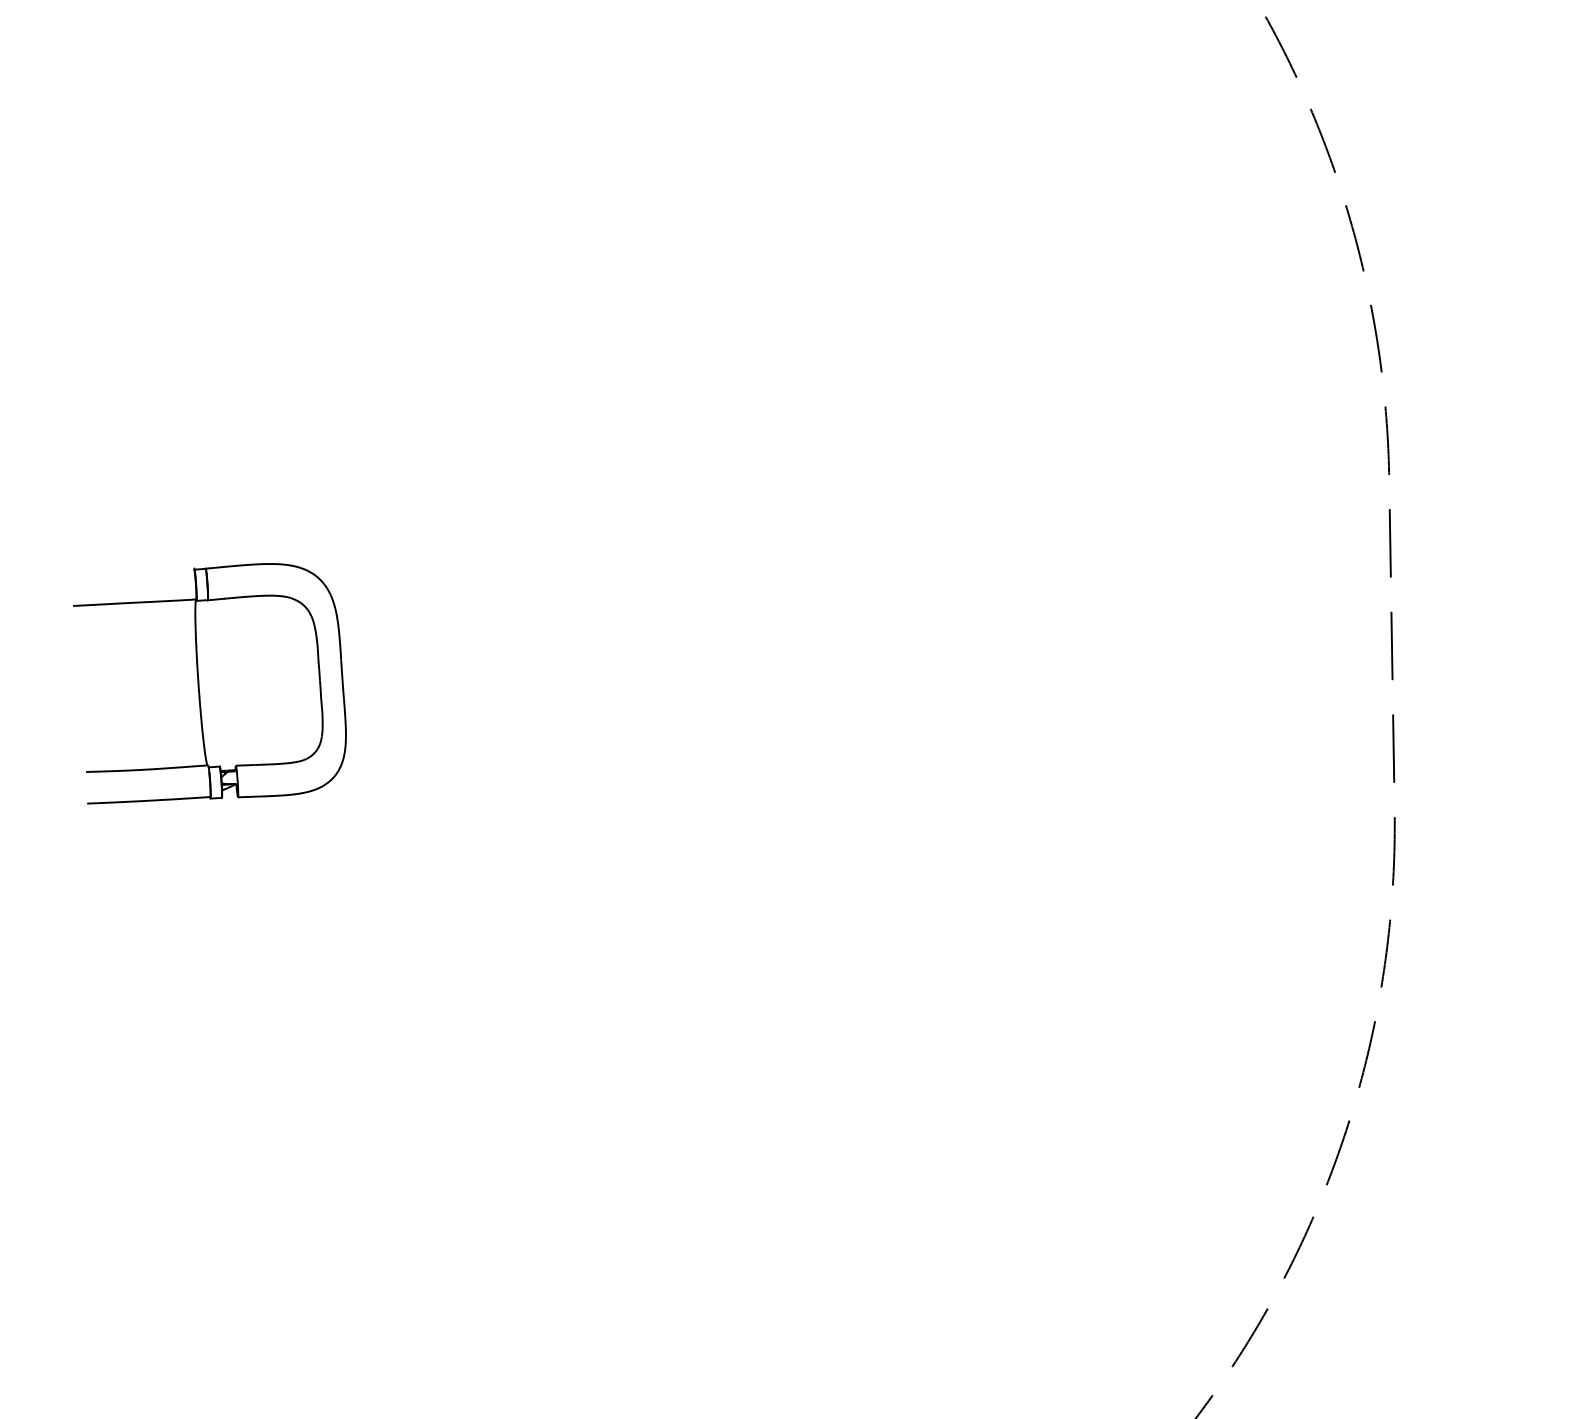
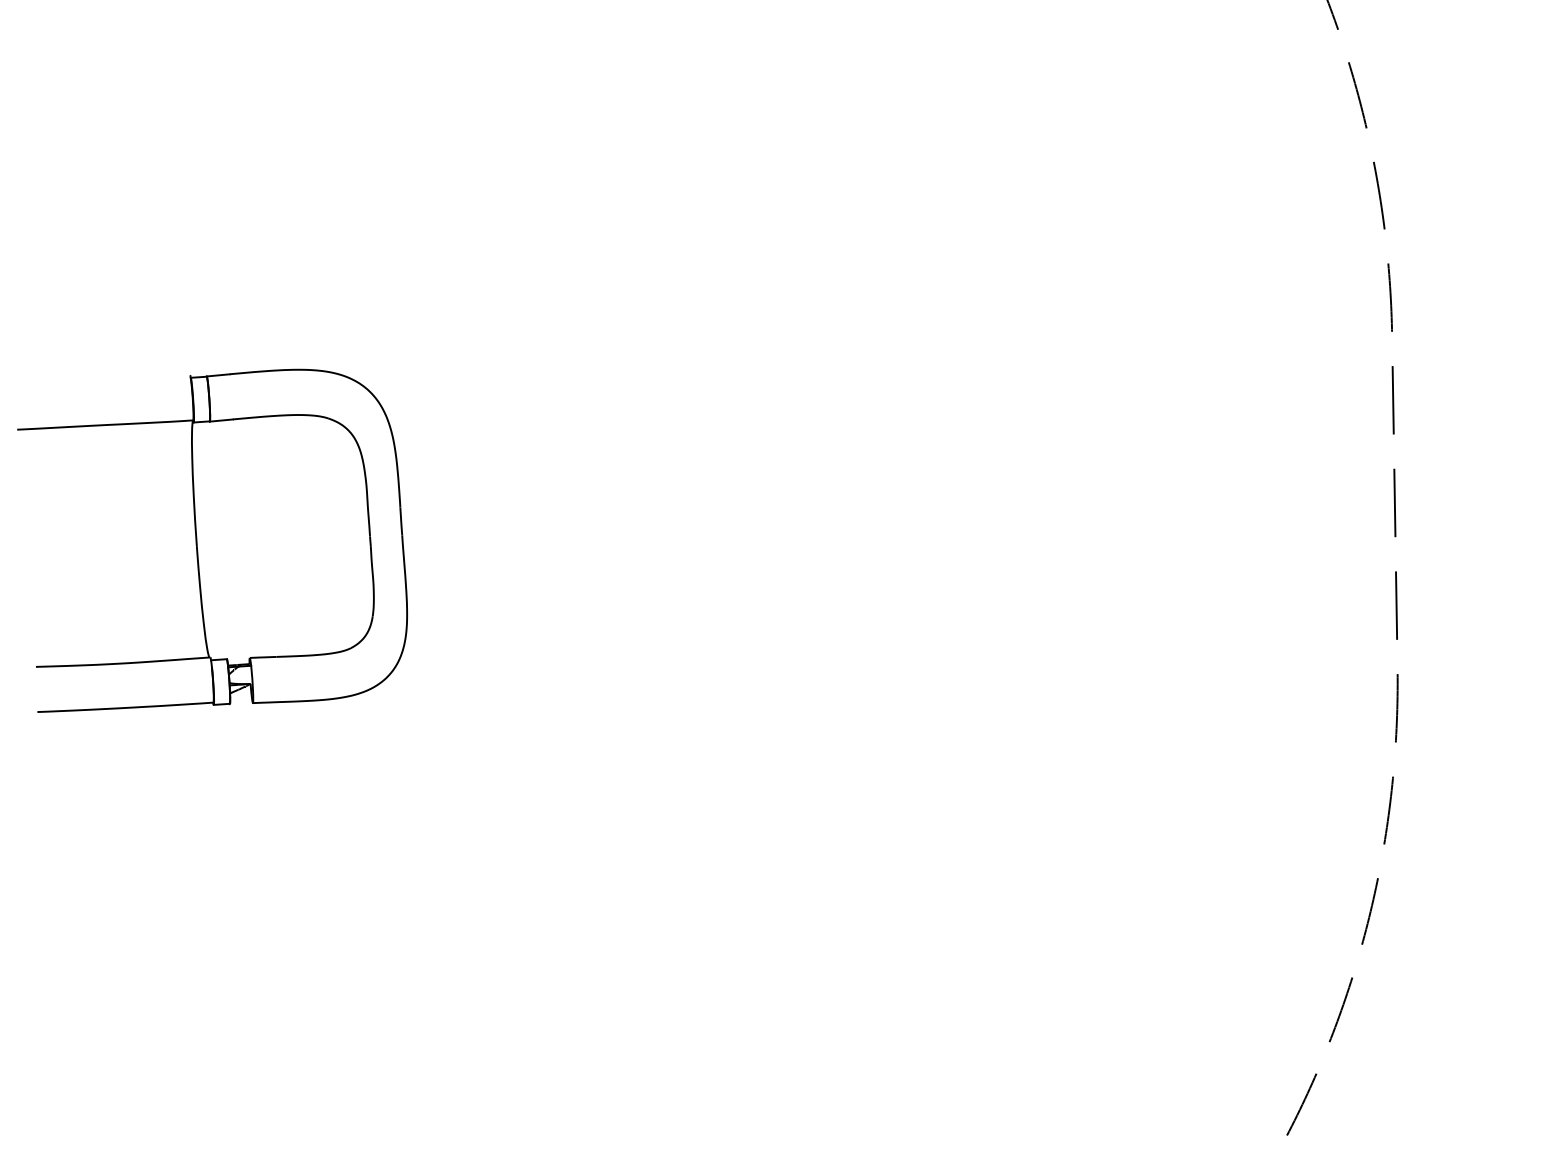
part: (209, 683) -> (212, 540), size x1.43

